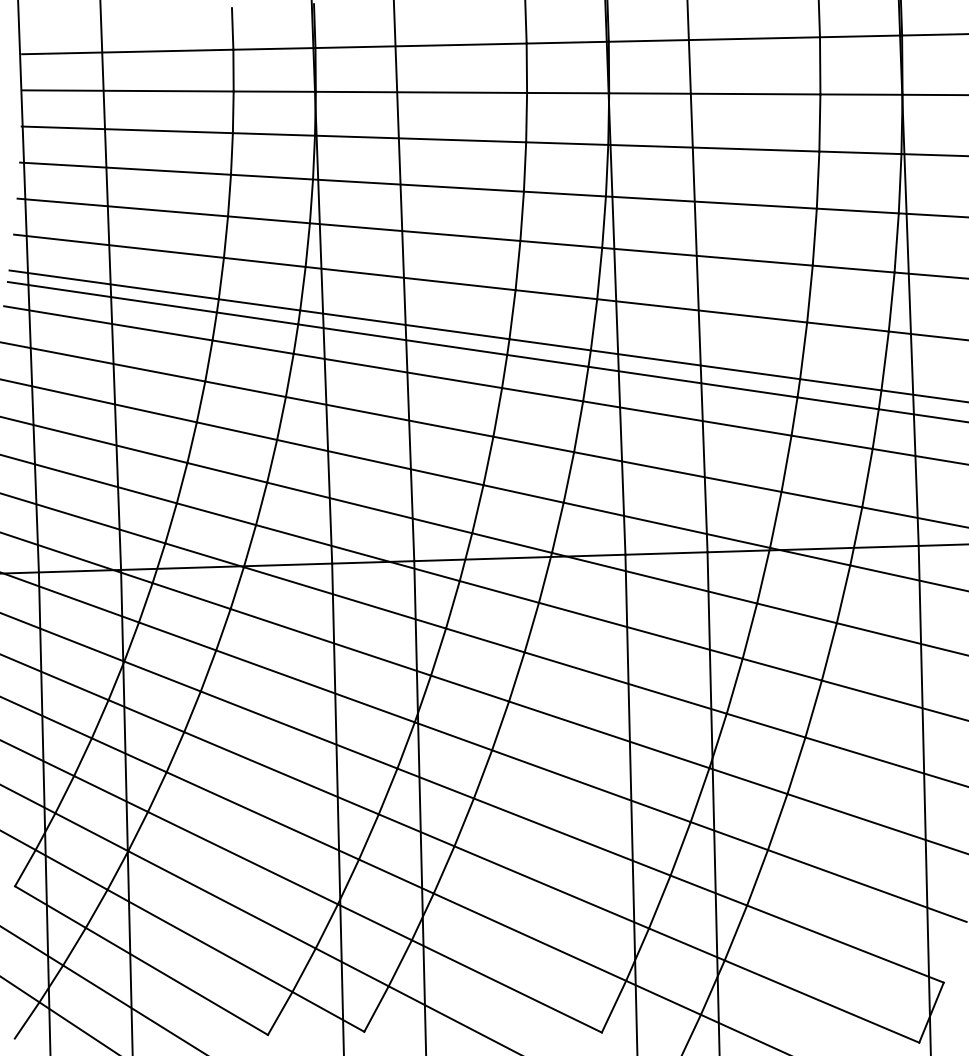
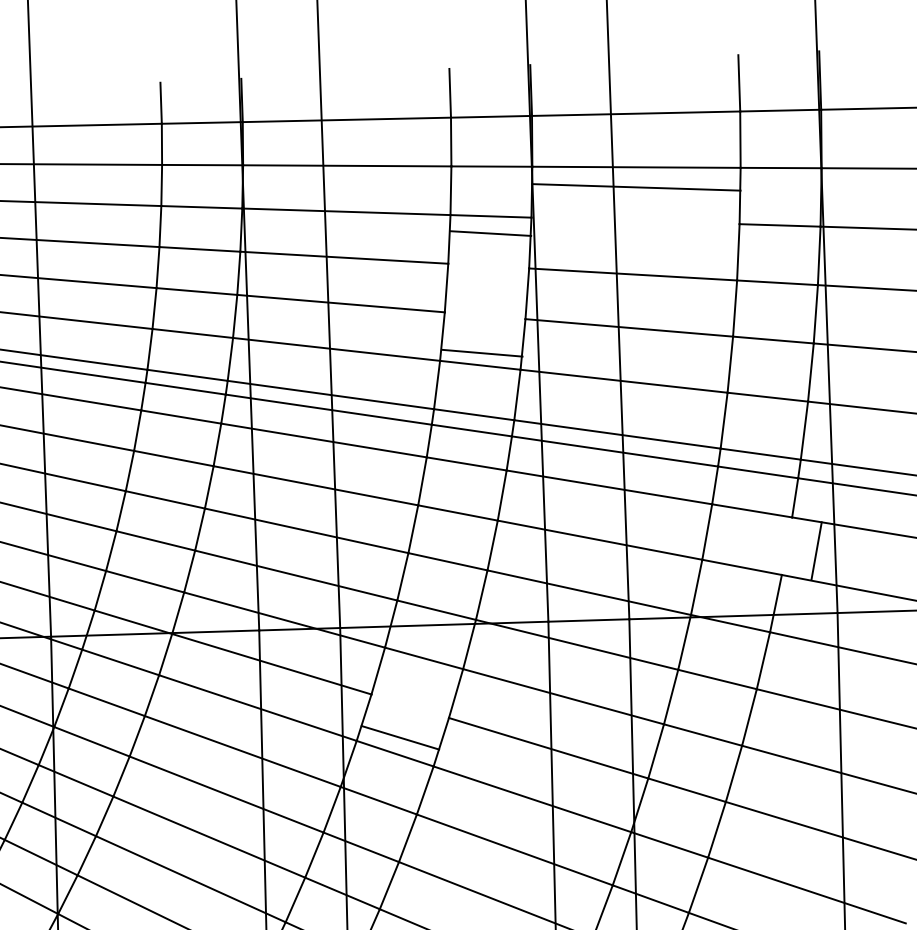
line: (713, 147) -> (636, 186), moved
line: (564, 193) -> (490, 232), moved
line: (561, 243) -> (482, 352), moved
line: (867, 477) -> (816, 550), moved
line: (485, 640) -> (400, 737), moved

